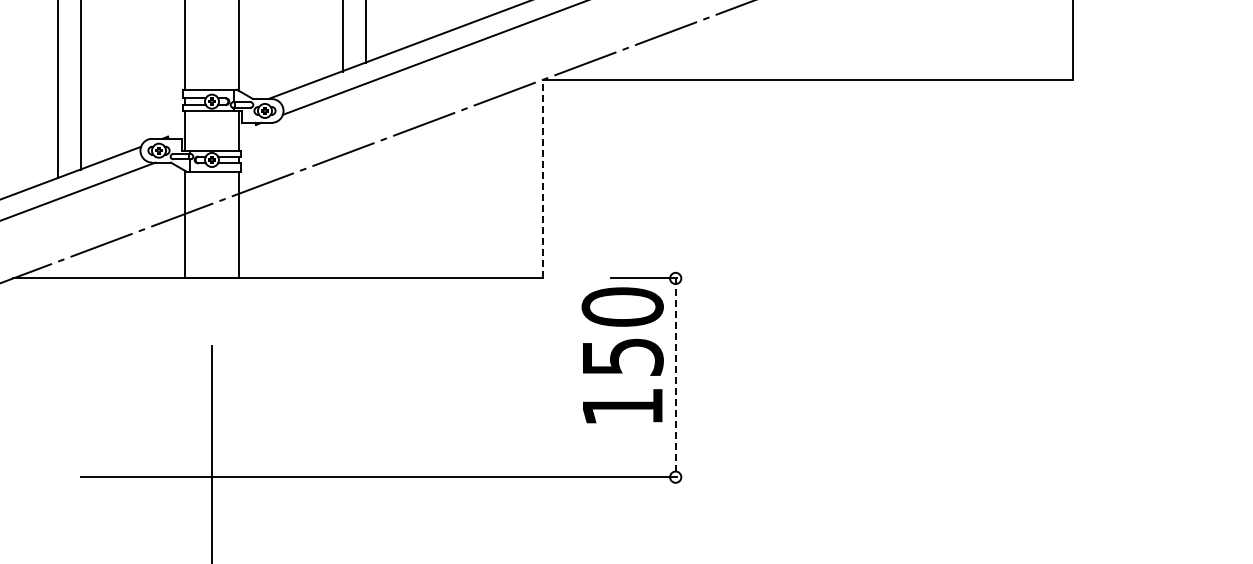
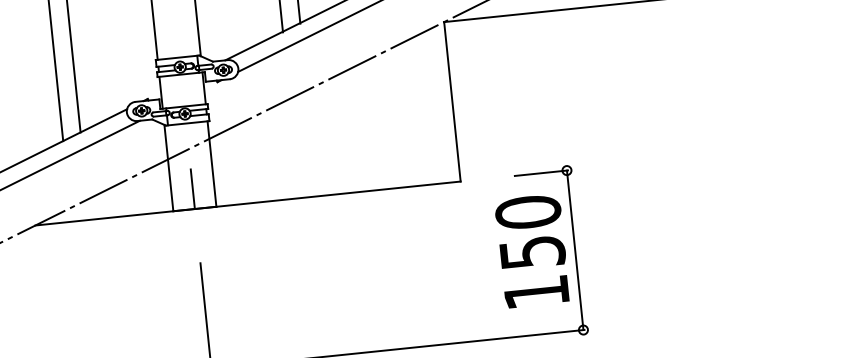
line: (543, 178) -> (452, 101), dashed -> solid
line: (212, 252) -> (193, 188), added
text: (622, 355) -> (532, 251), moved
line: (675, 378) -> (575, 250), dashed -> solid

